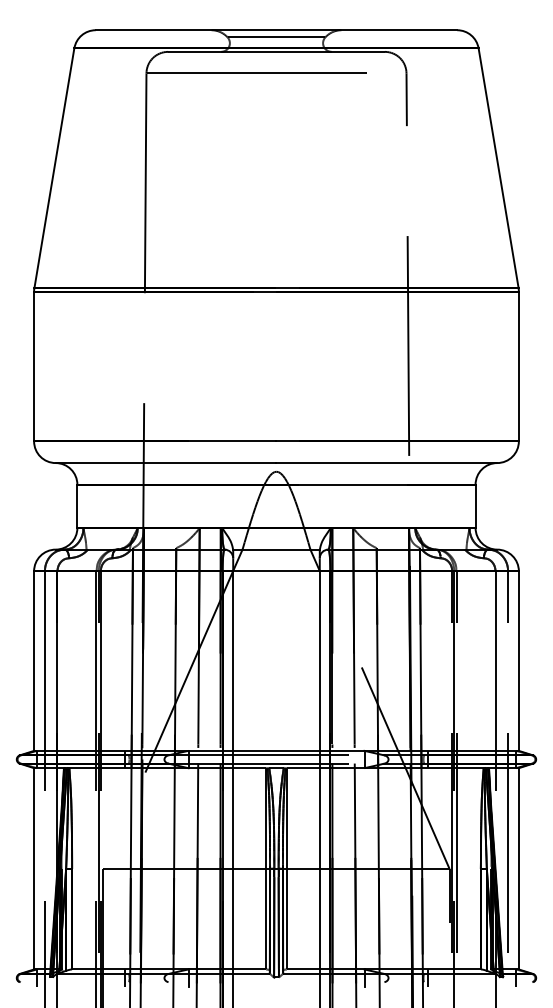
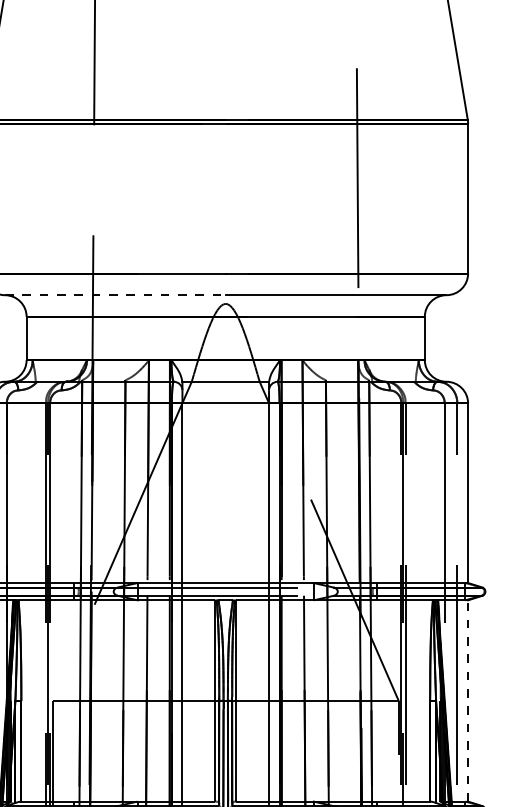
line: (166, 463) -> (115, 295), solid -> dashed
line: (518, 868) -> (467, 700), solid -> dashed

